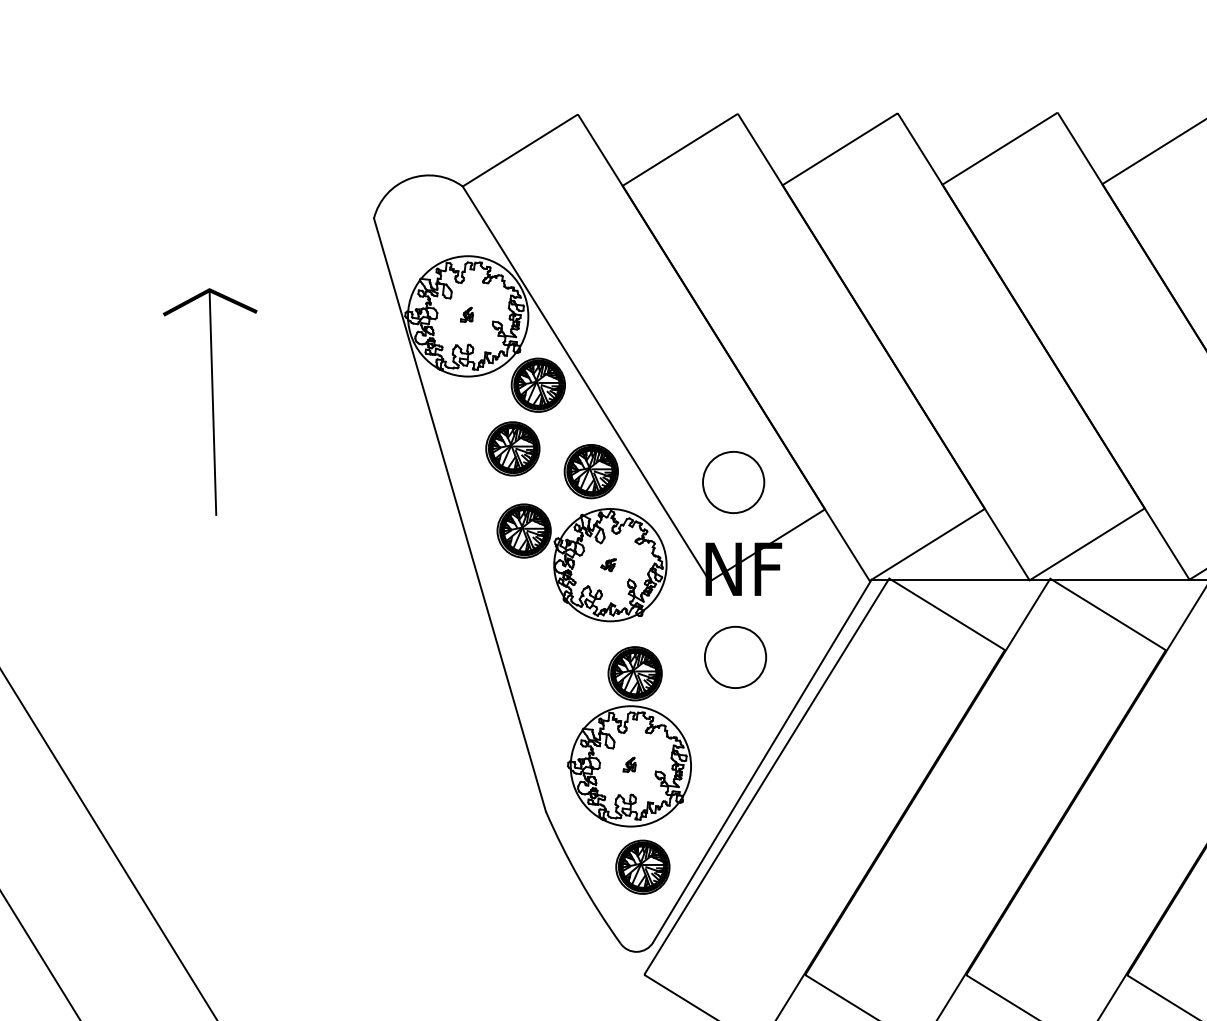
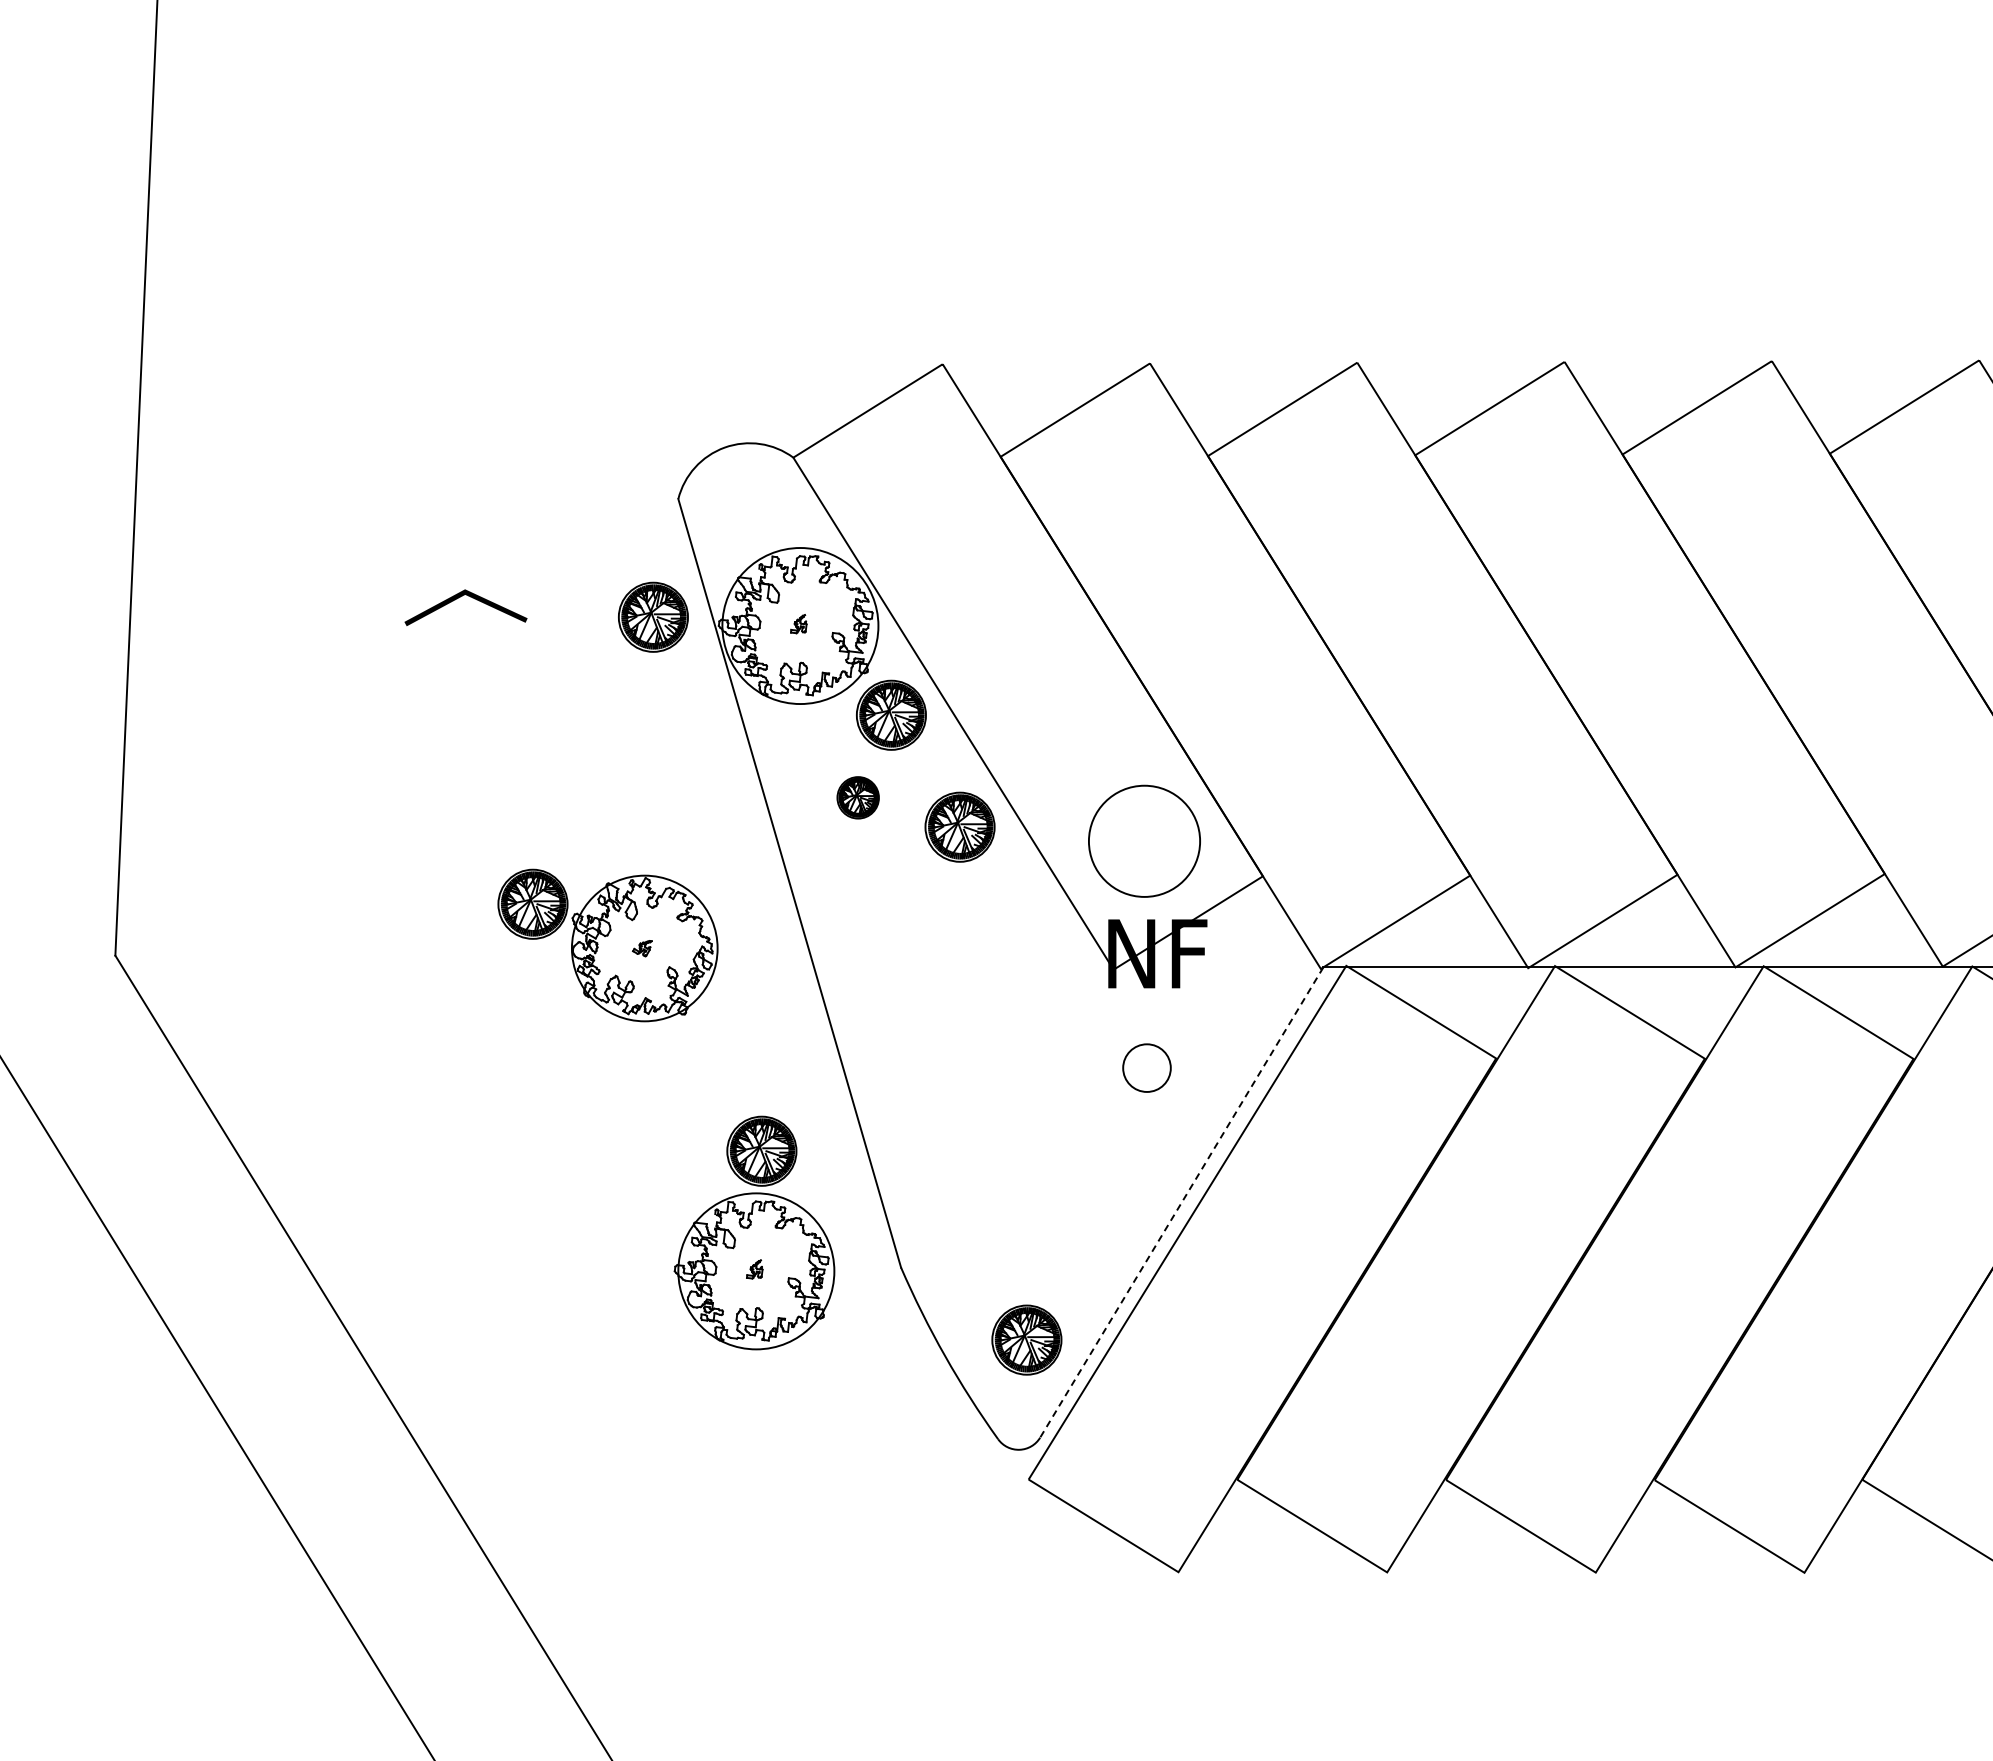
part: (354, 309) -> (653, 616), added
line: (212, 402) -> (469, 737), removed
part: (512, 448) -> (857, 797), size x0.6
circle: (733, 482) -> (1144, 841), size x1.4
part: (581, 562) -> (607, 945), moved
circle: (735, 656) -> (1146, 1067), size x0.6
part: (629, 736) -> (754, 1232), moved
line: (762, 761) -> (1181, 1202), solid -> dashed

